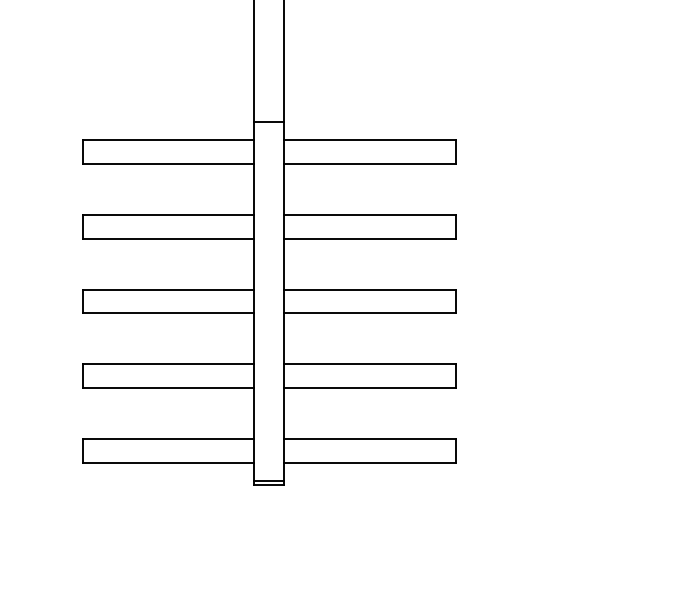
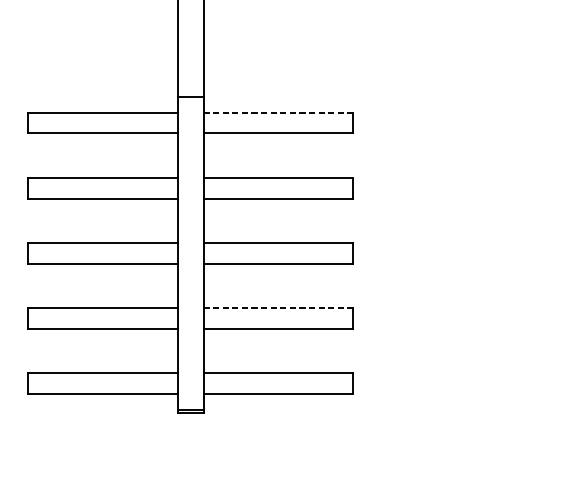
line: (370, 140) -> (278, 112), solid -> dashed
line: (370, 364) -> (278, 308), solid -> dashed

